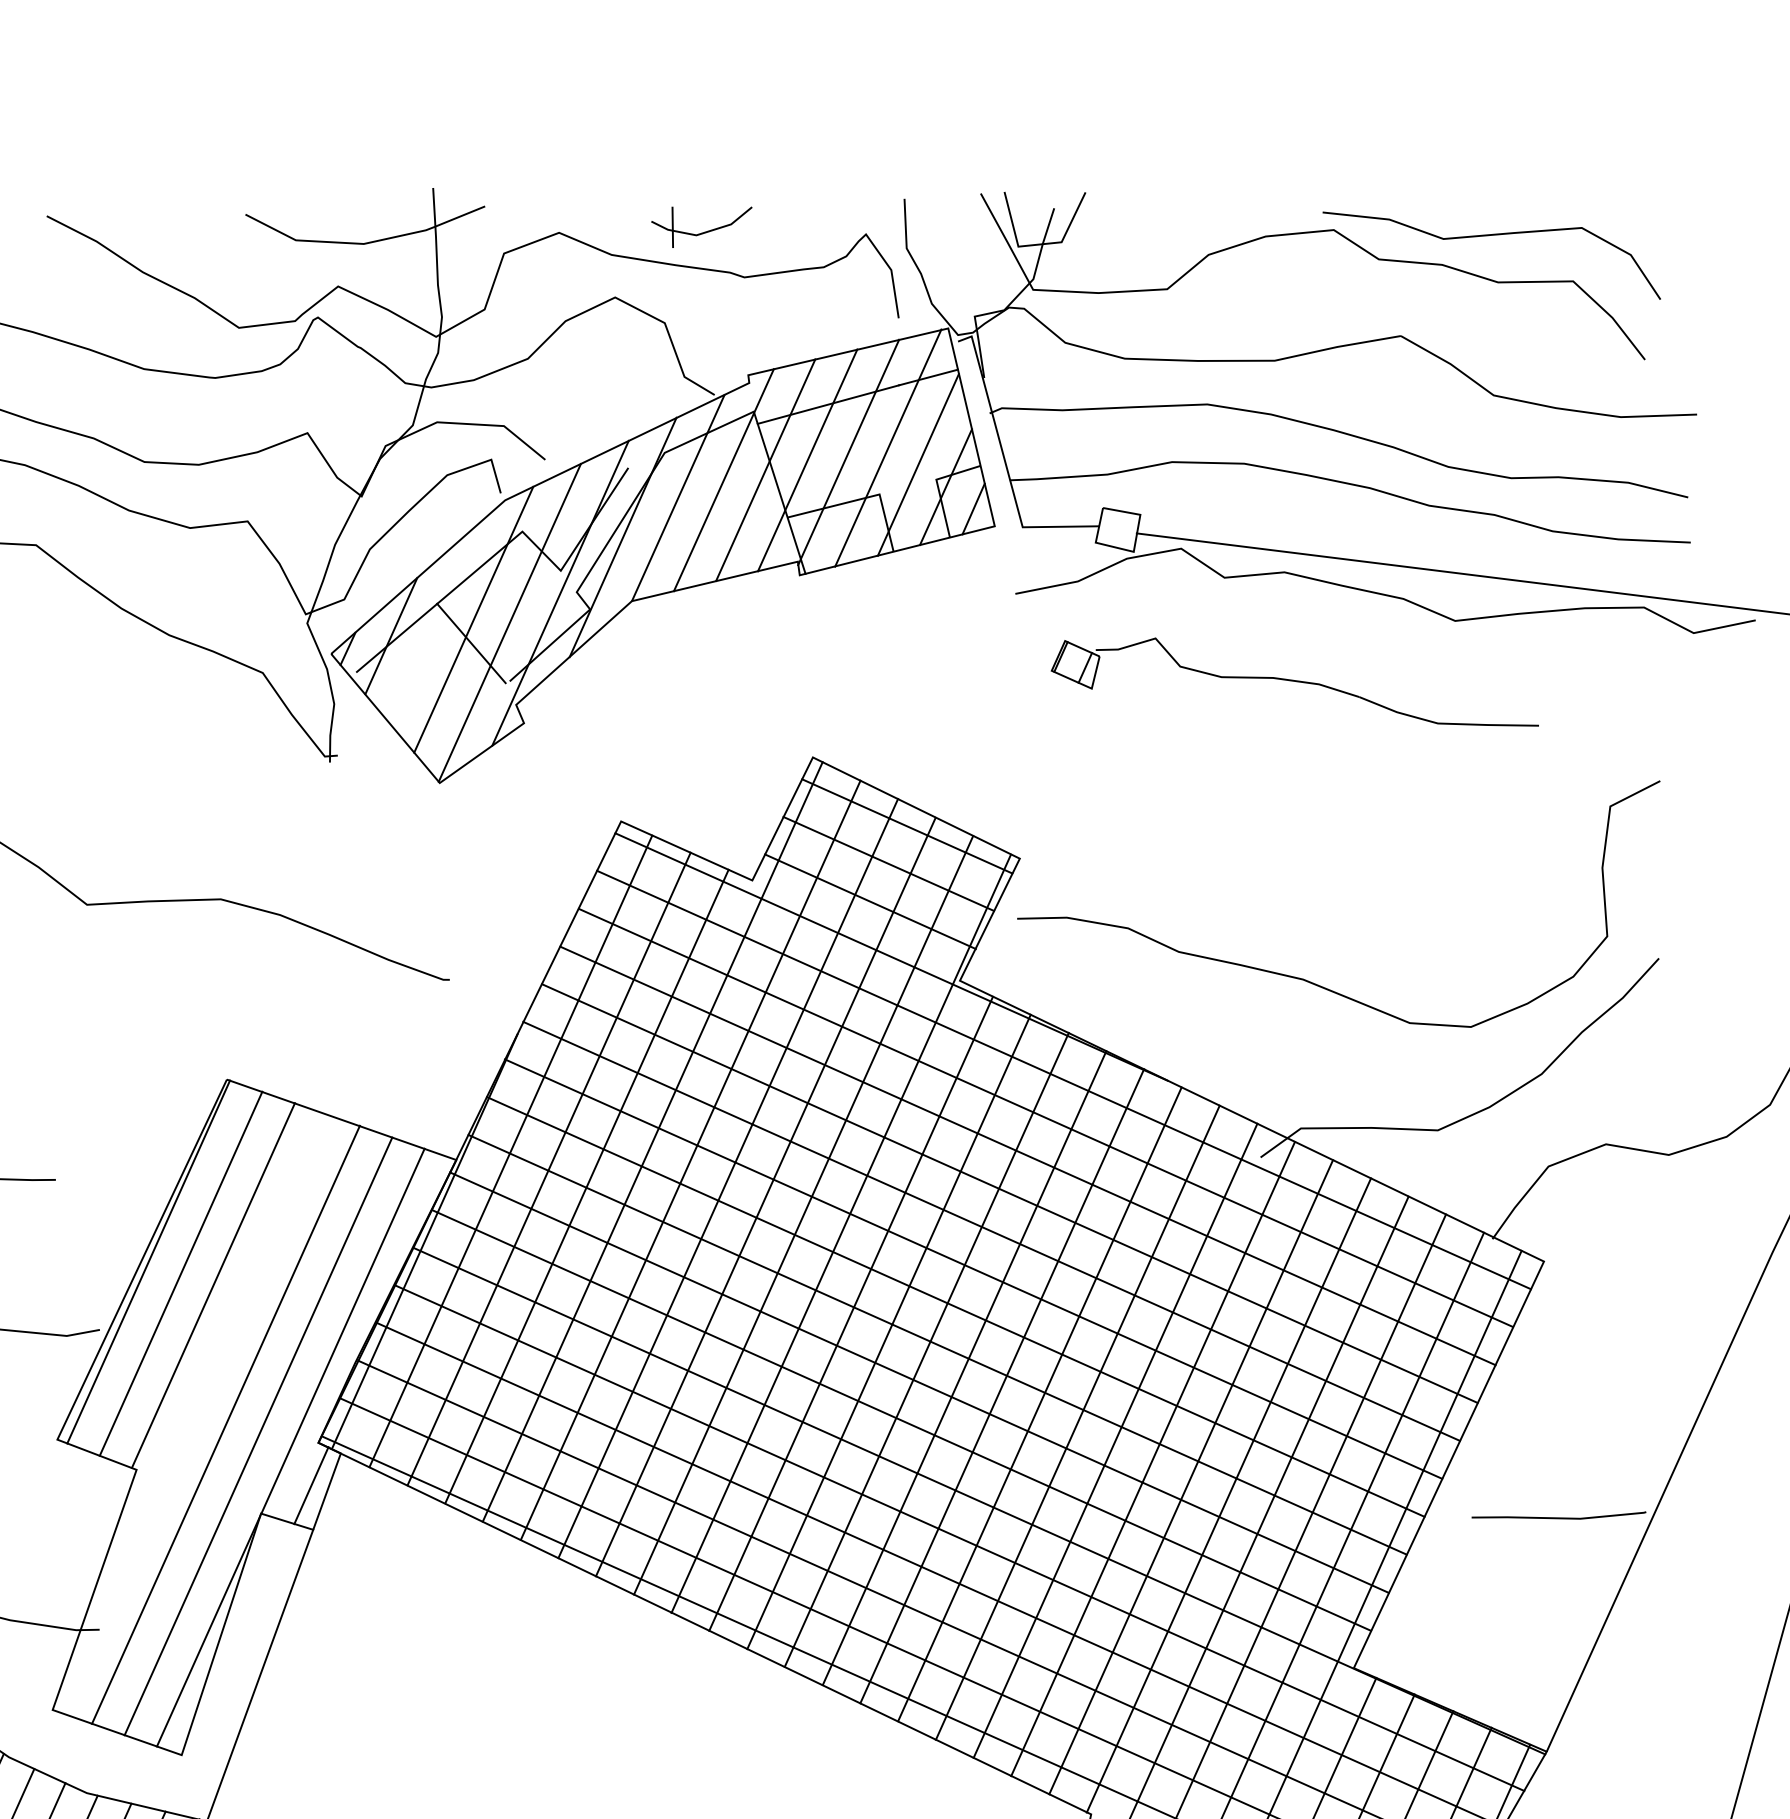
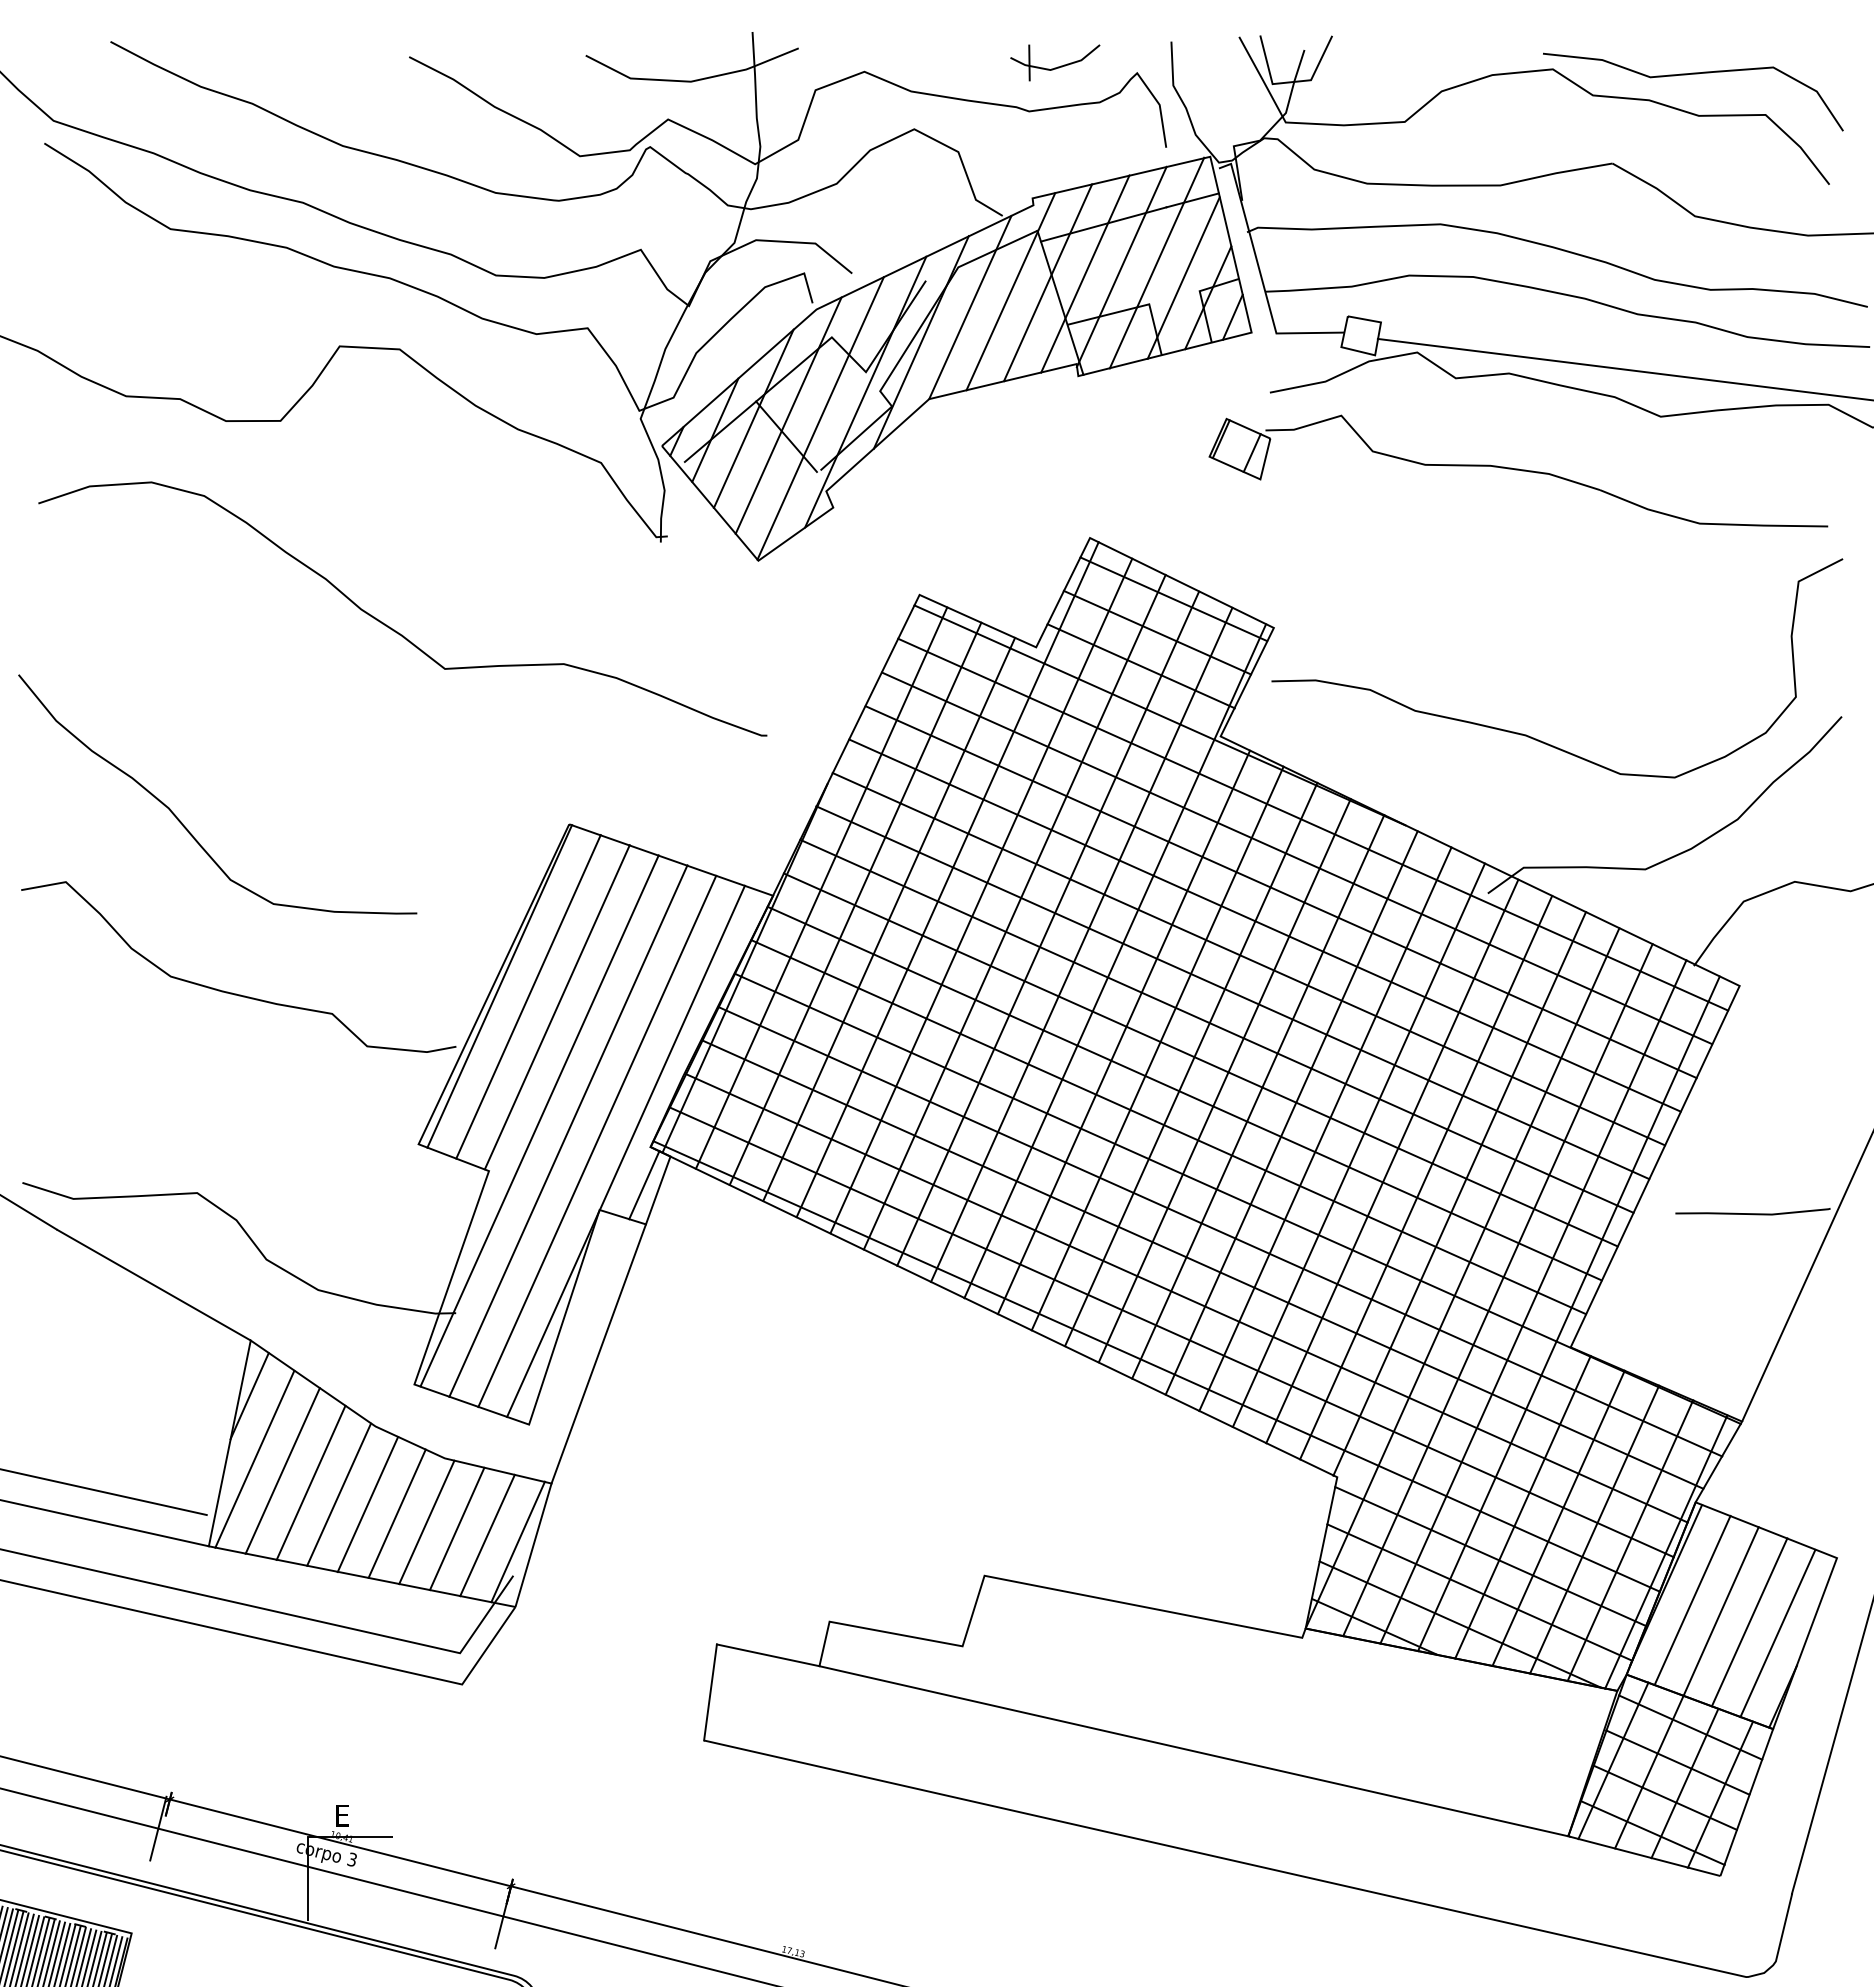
part: (702, 226) -> (1055, 62), moved
line: (434, 622) -> (753, 418), added
part: (1295, 681) -> (1518, 470), size x1.43
line: (193, 1412) -> (539, 1120), added

